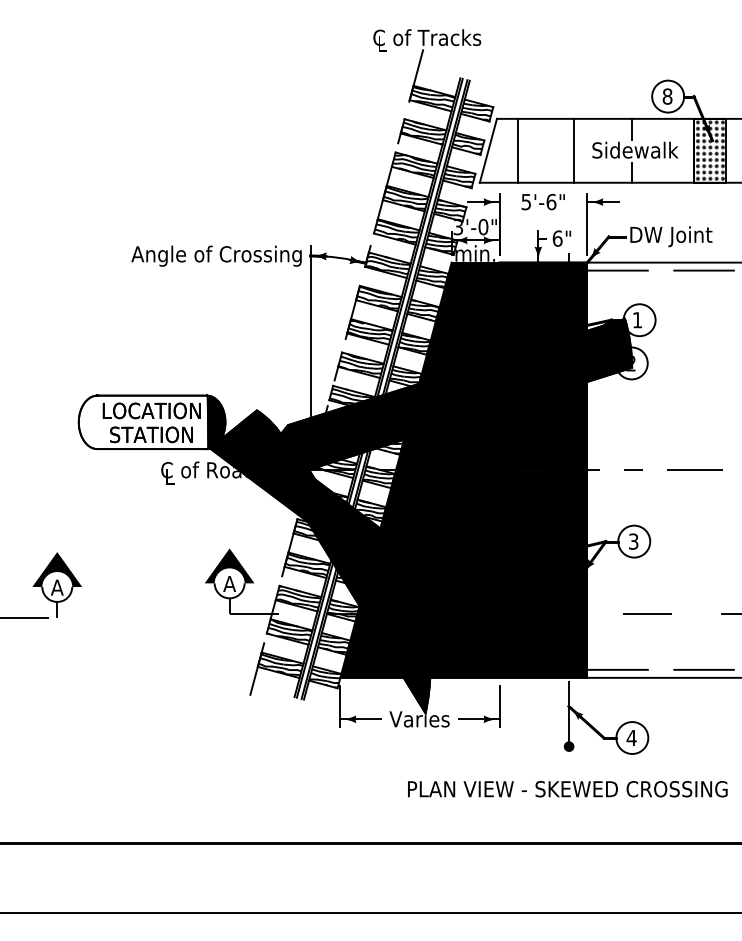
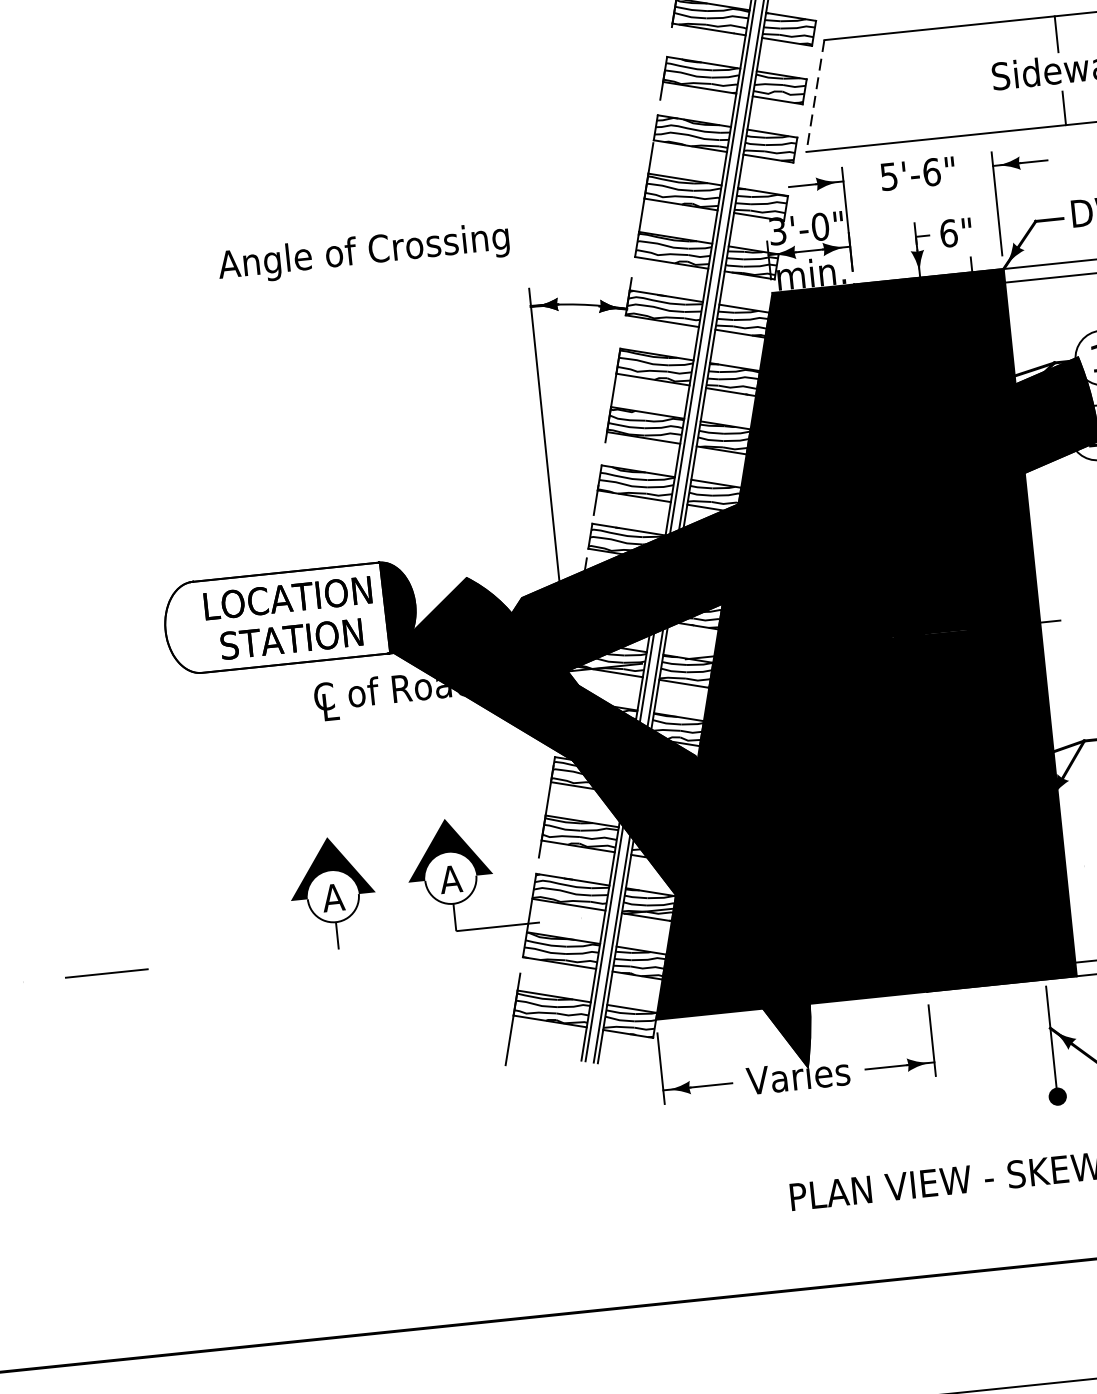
line: (518, 150) -> (866, 90), removed
line: (574, 150) -> (962, 80), removed
line: (488, 151) -> (815, 97), solid -> dashed
text: (216, 255) -> (363, 252), moved
part: (56, 584) -> (331, 892), moved

